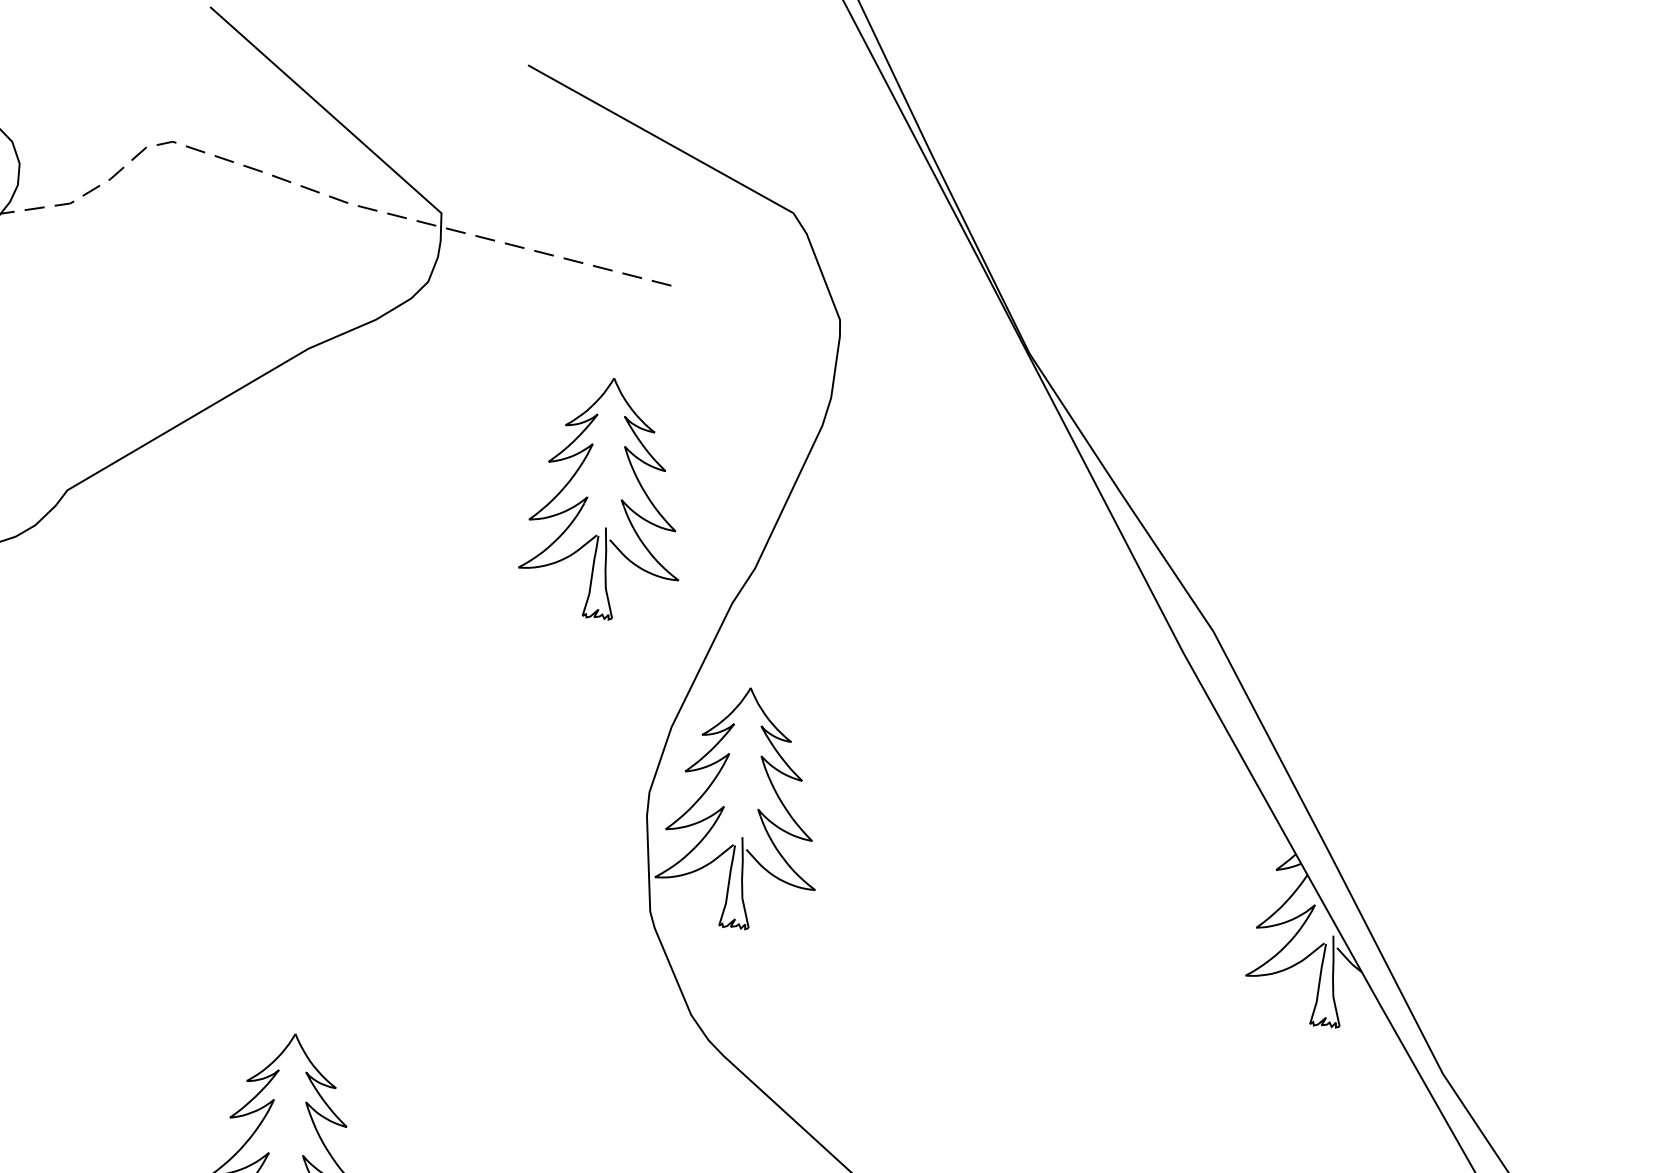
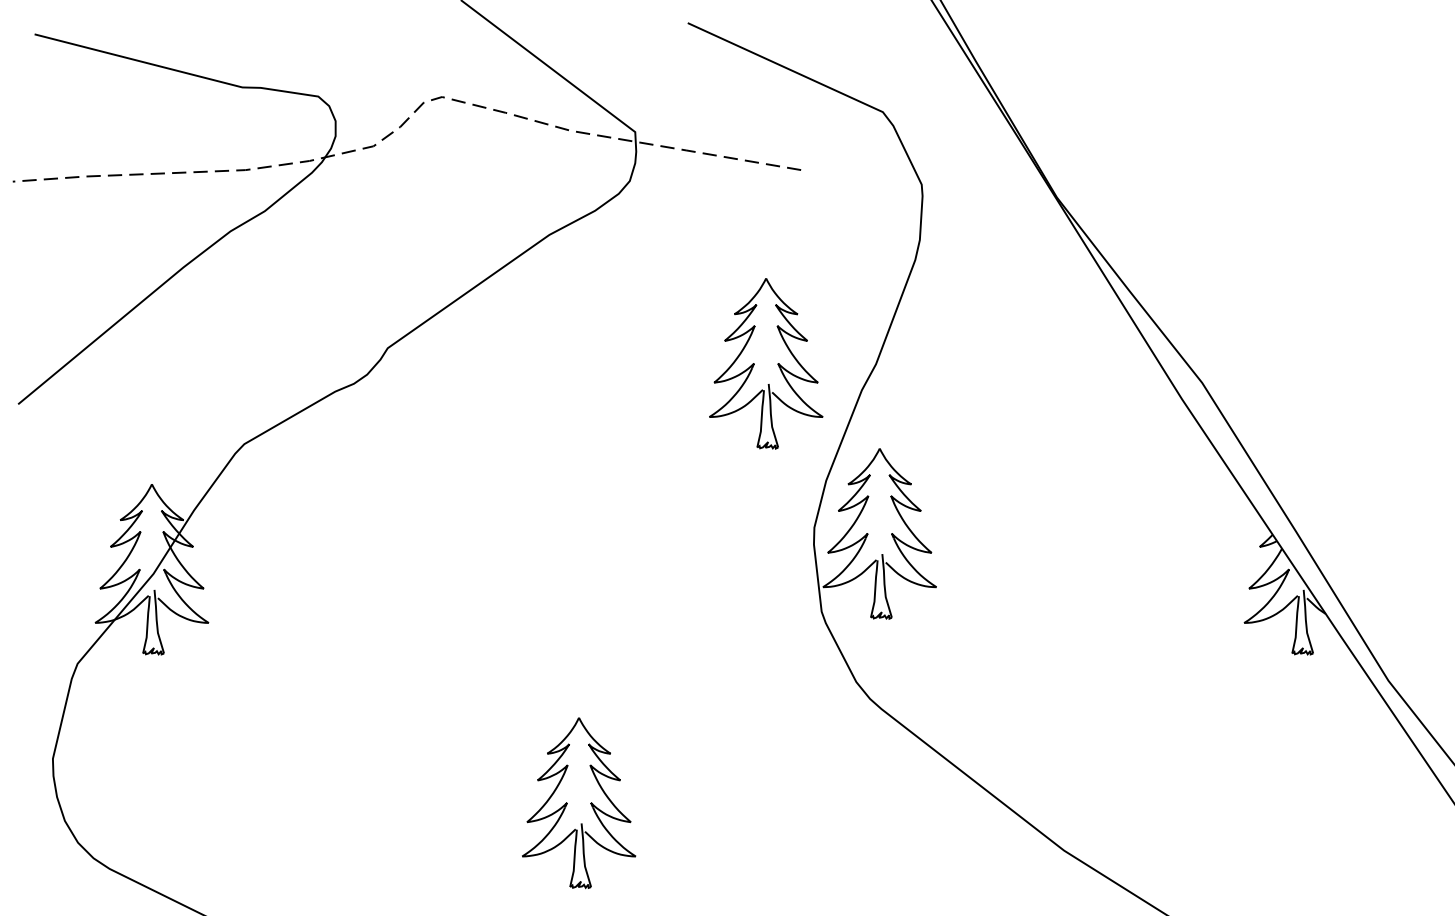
part: (605, 498) -> (766, 363), moved

